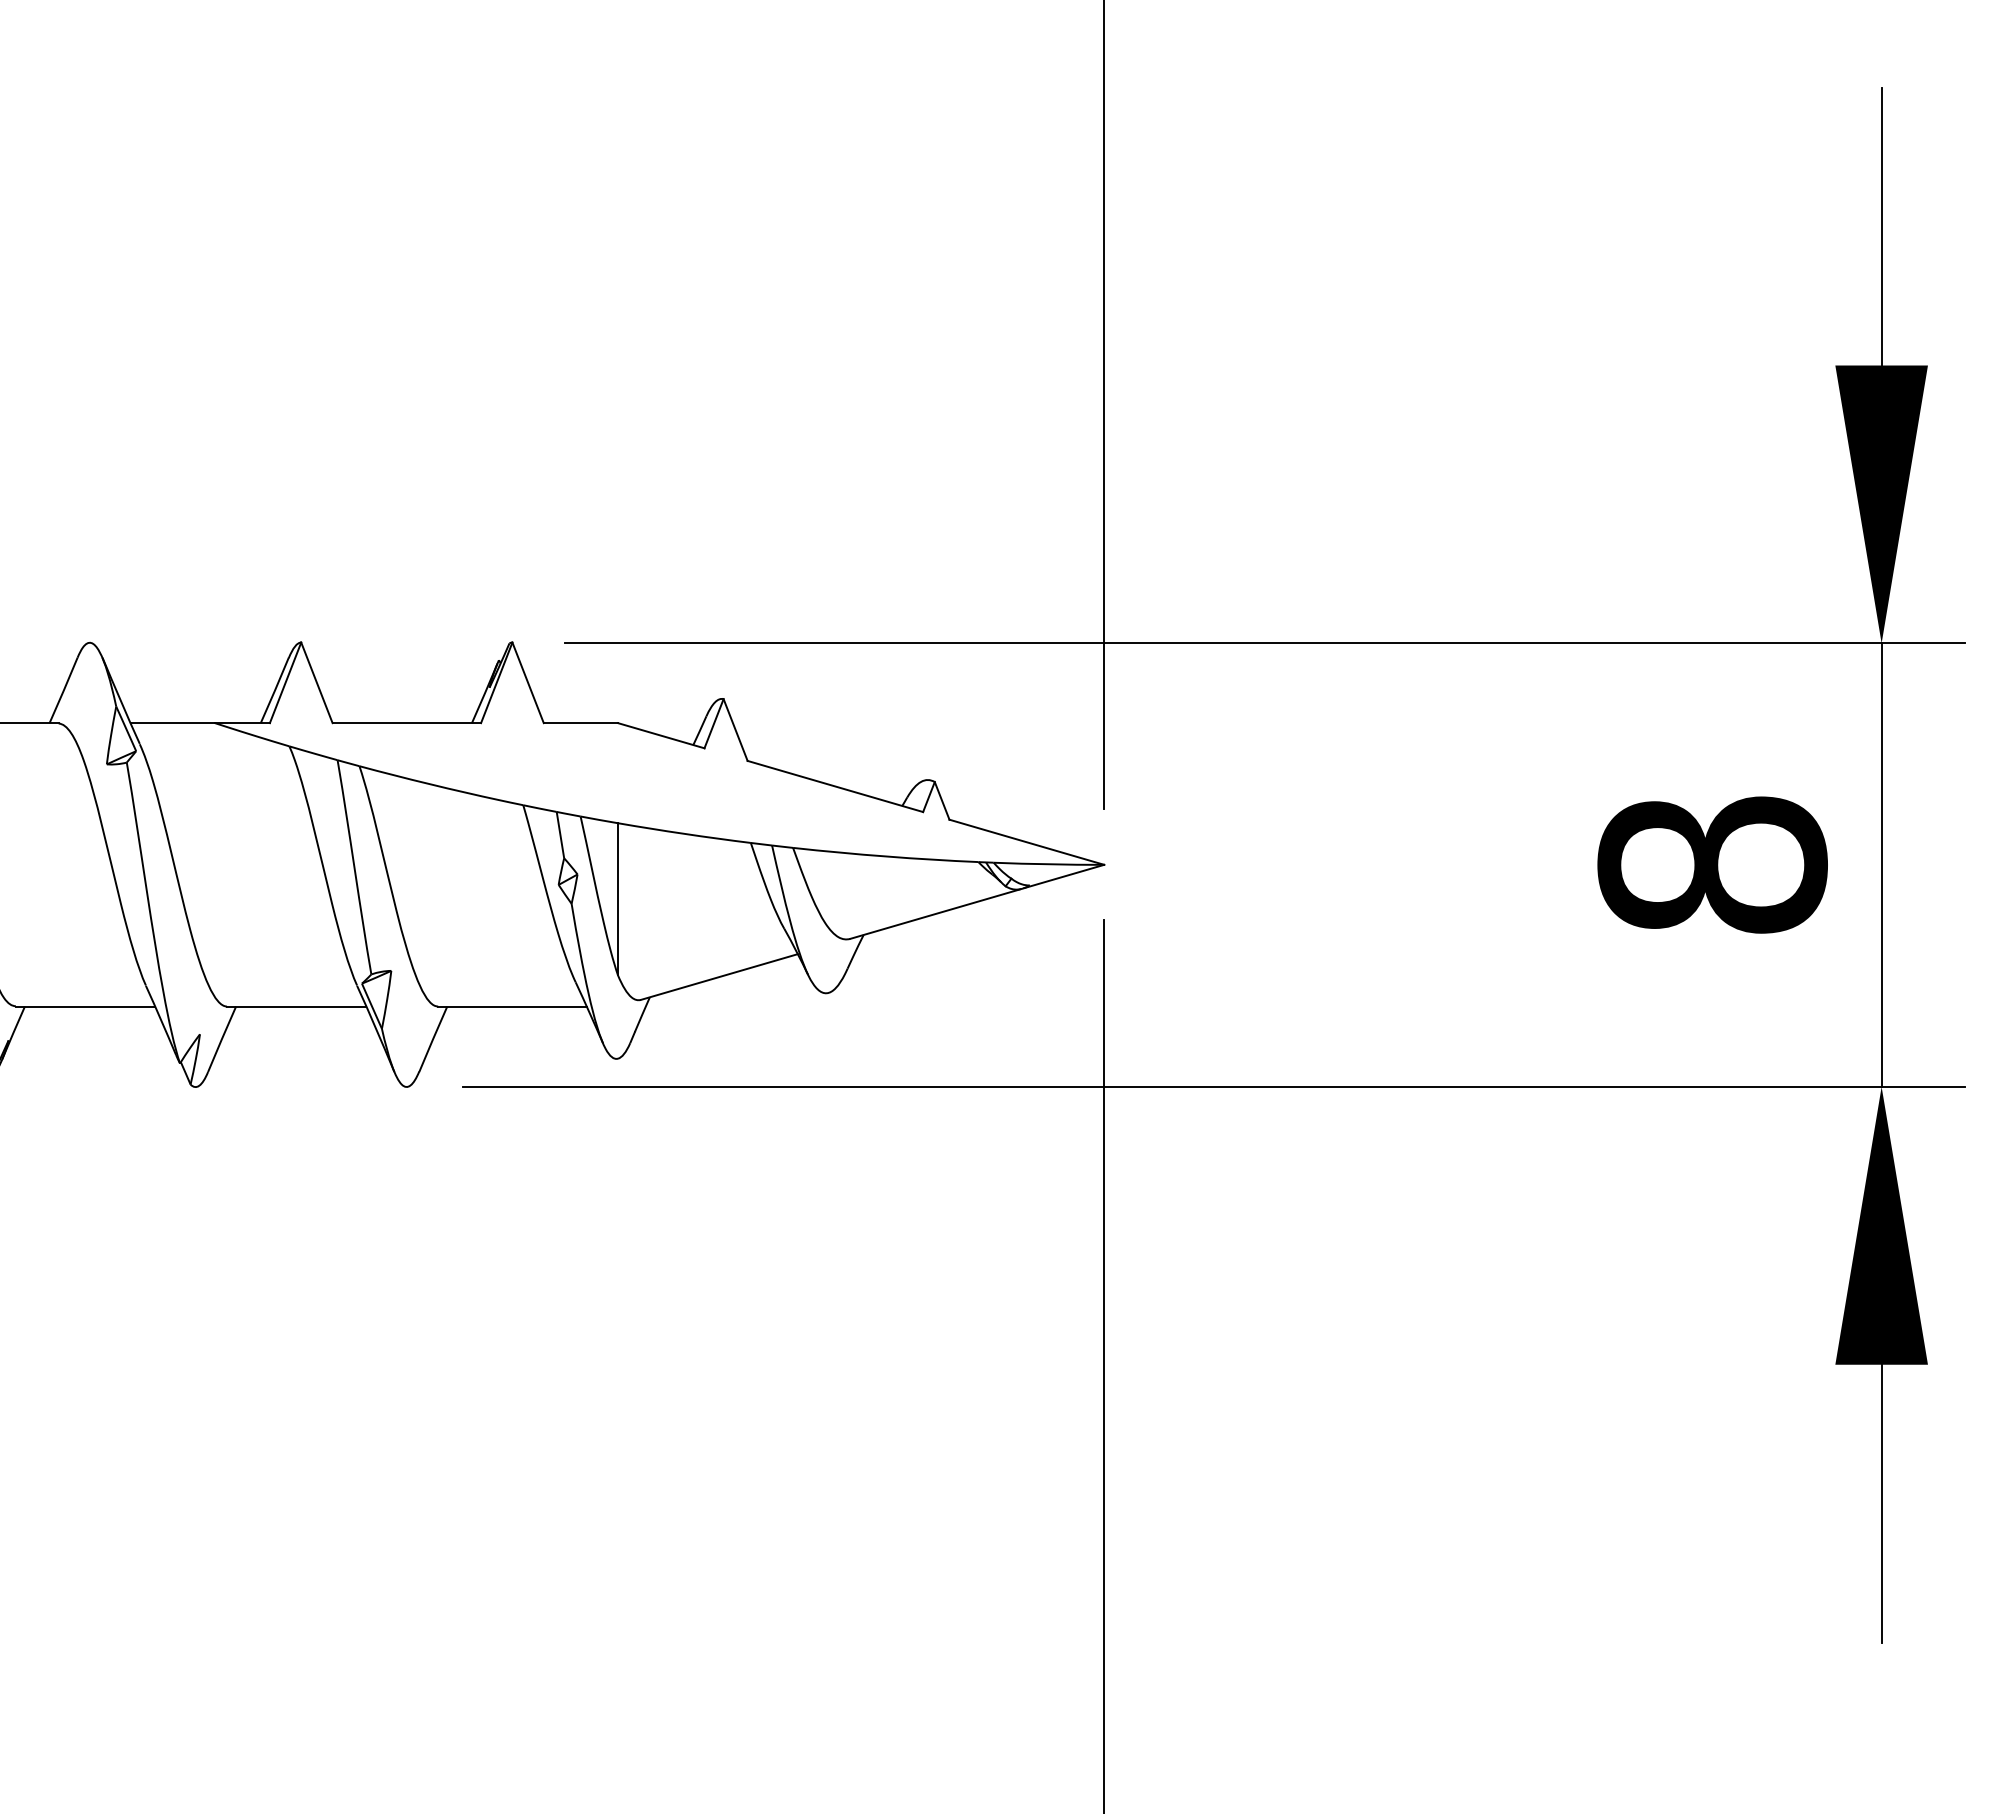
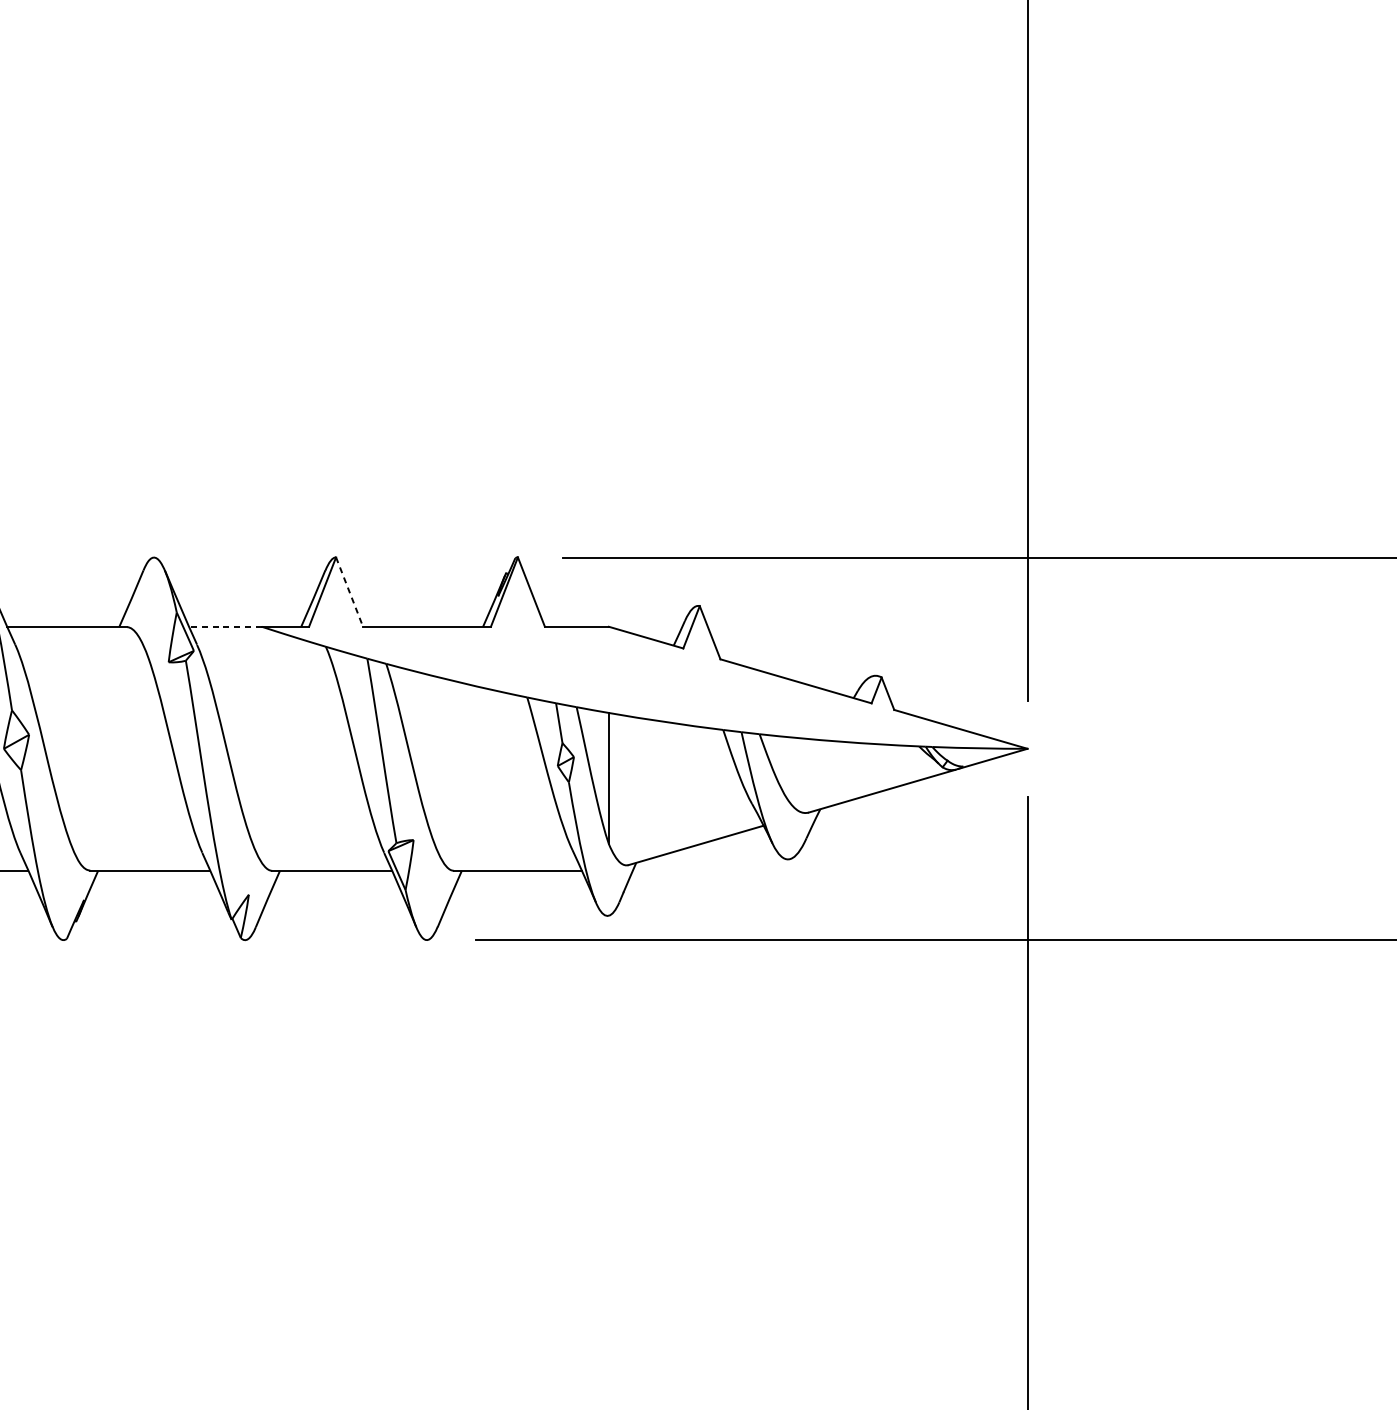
line: (317, 683) -> (350, 592), solid -> dashed
line: (172, 723) -> (225, 627), solid -> dashed

